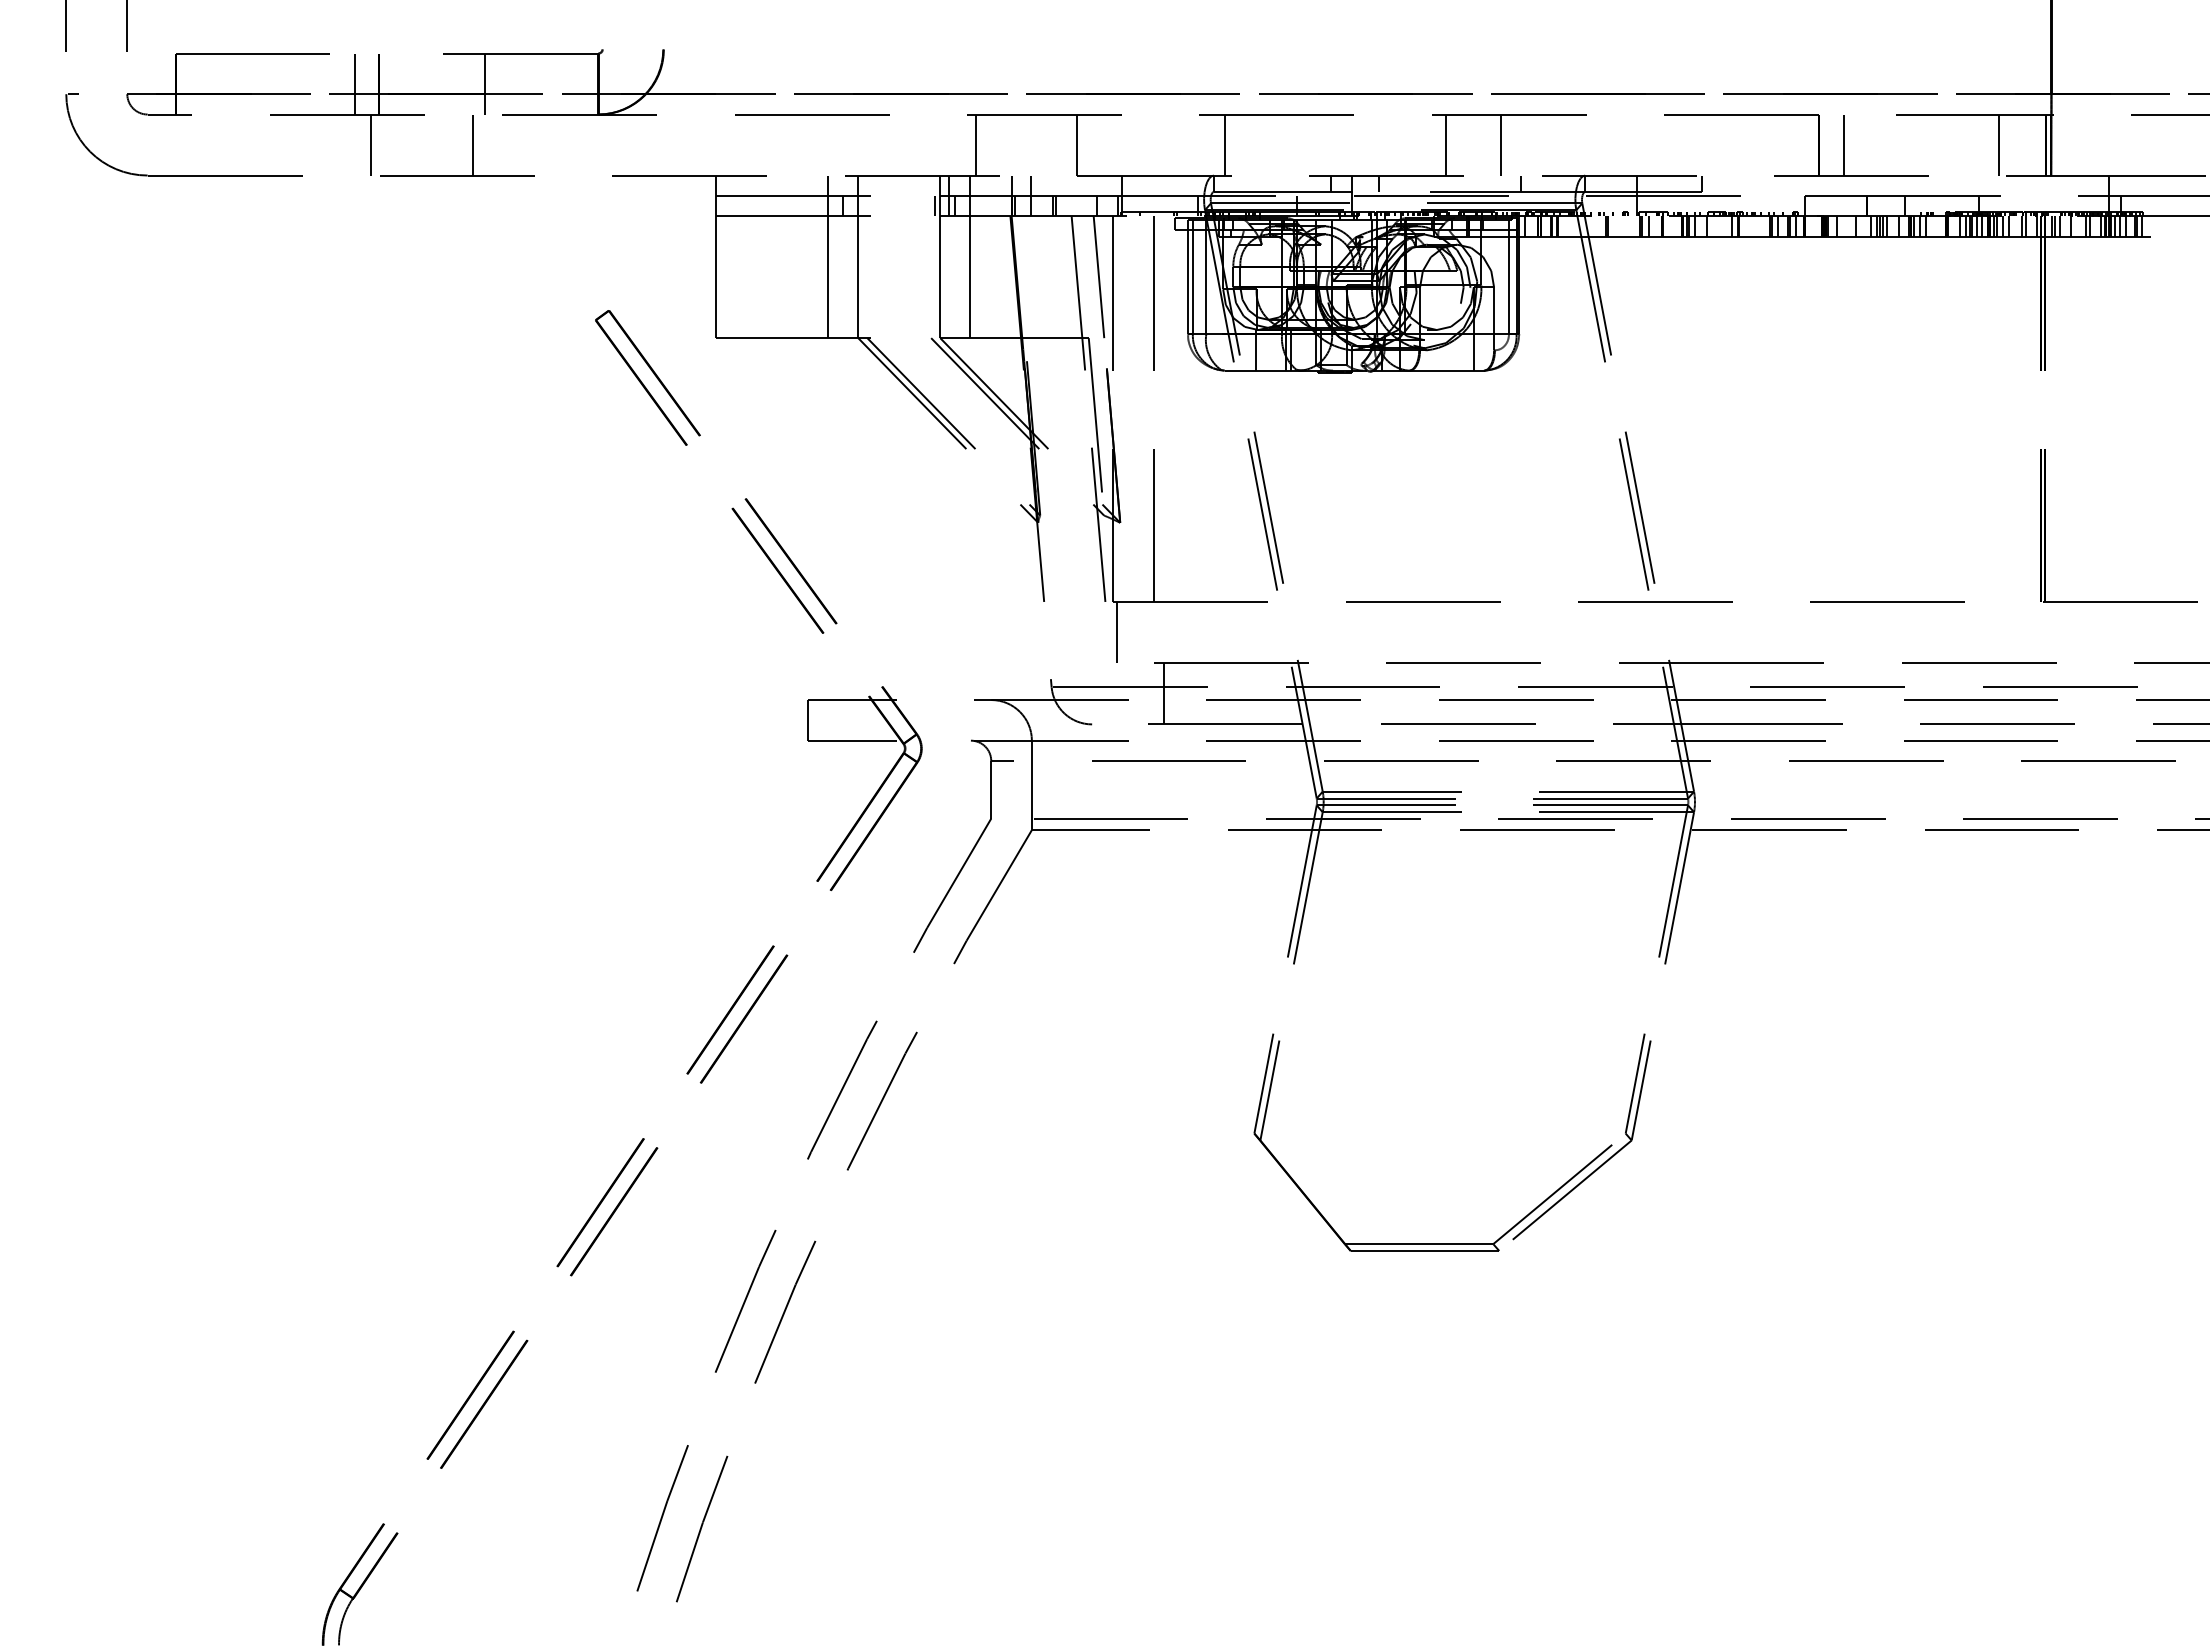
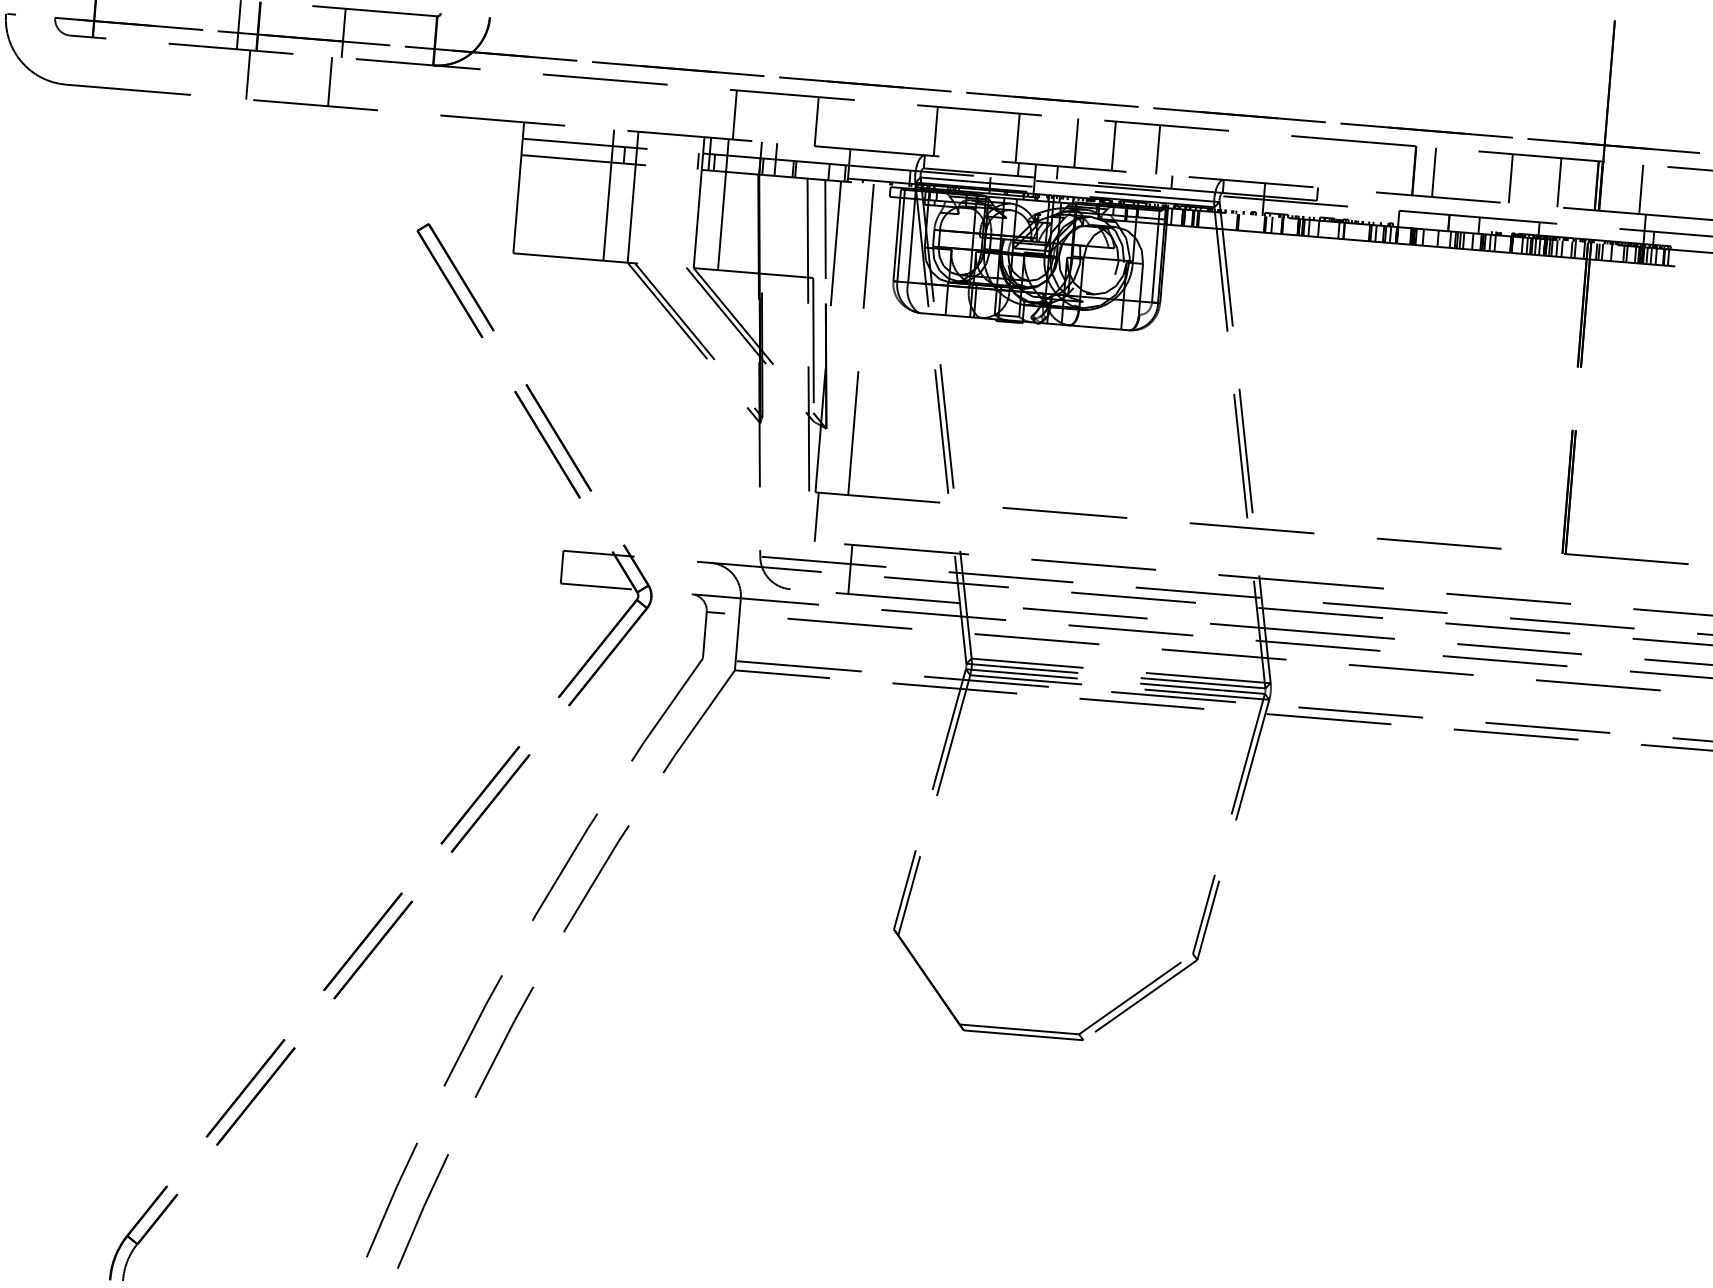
line: (1326, 144) -> (1017, 137), added
line: (1399, 144) -> (1076, 142), added
line: (1939, 144) -> (1511, 178), added
line: (2101, 144) -> (1641, 189), added

